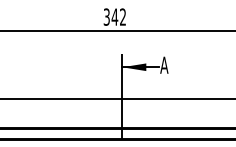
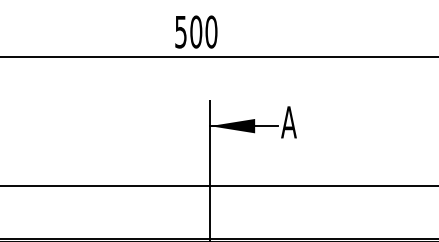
text: (115, 16) -> (197, 30), 342 -> 500

